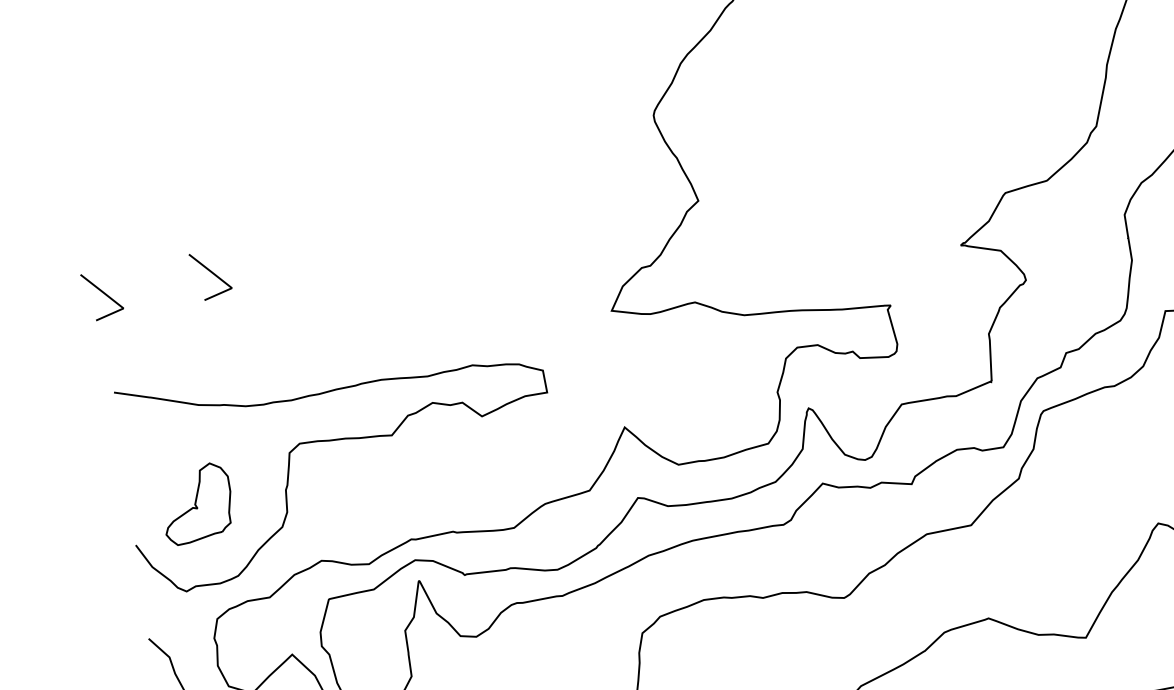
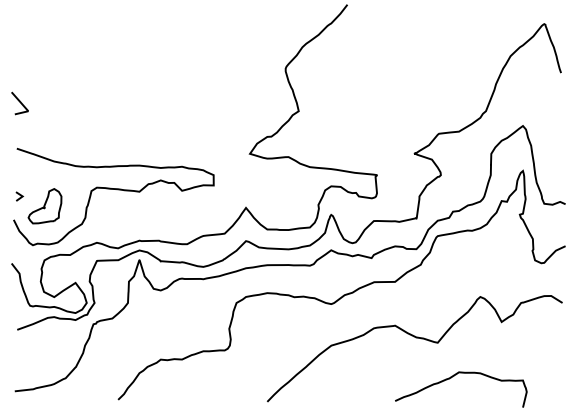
line: (209, 273) -> (70, 102), removed
line: (138, 491) -> (19, 195), added

